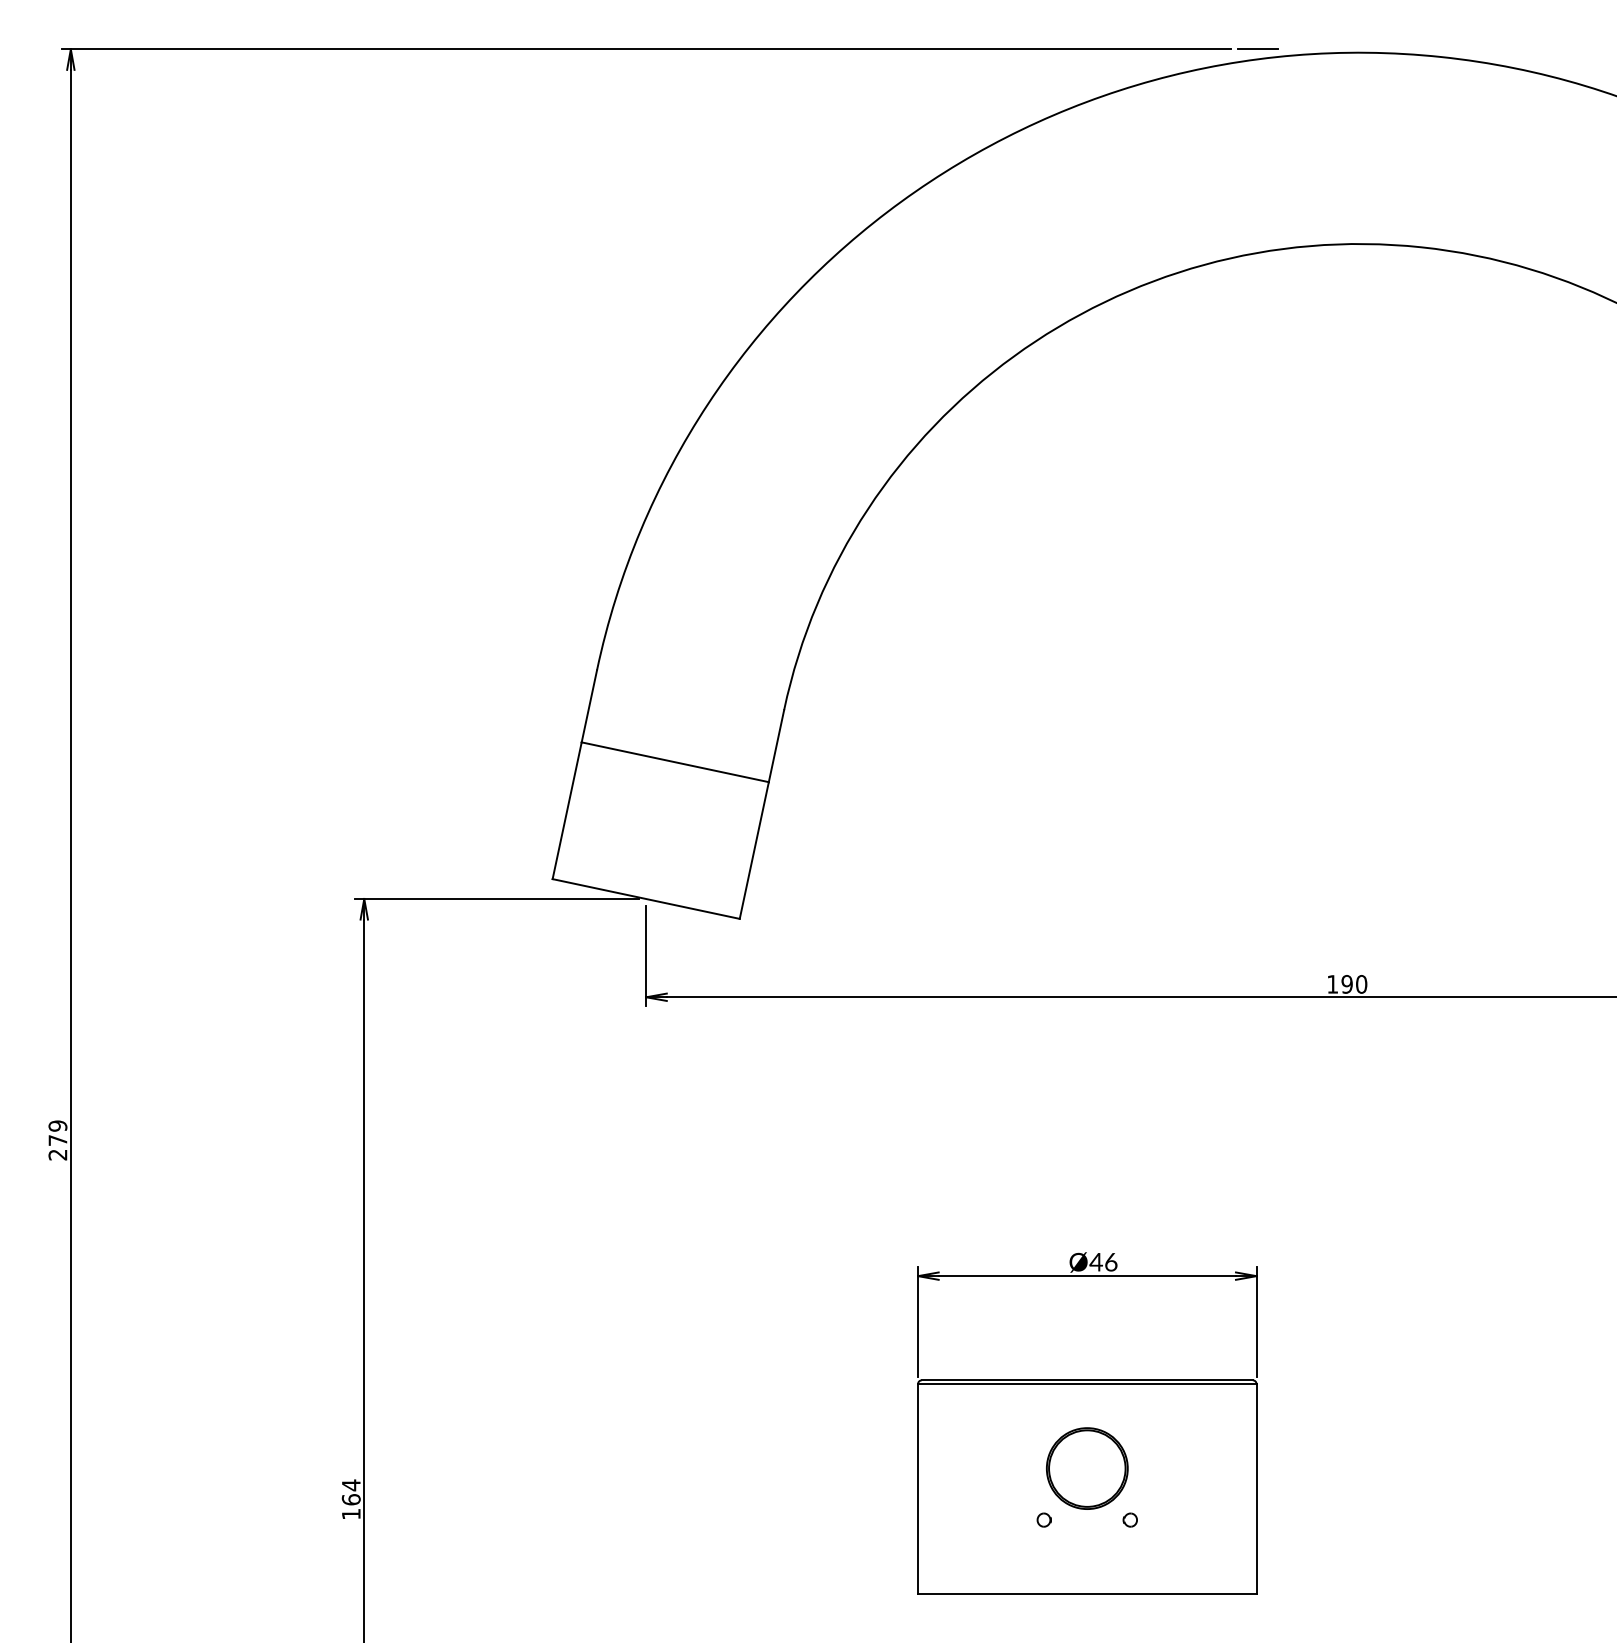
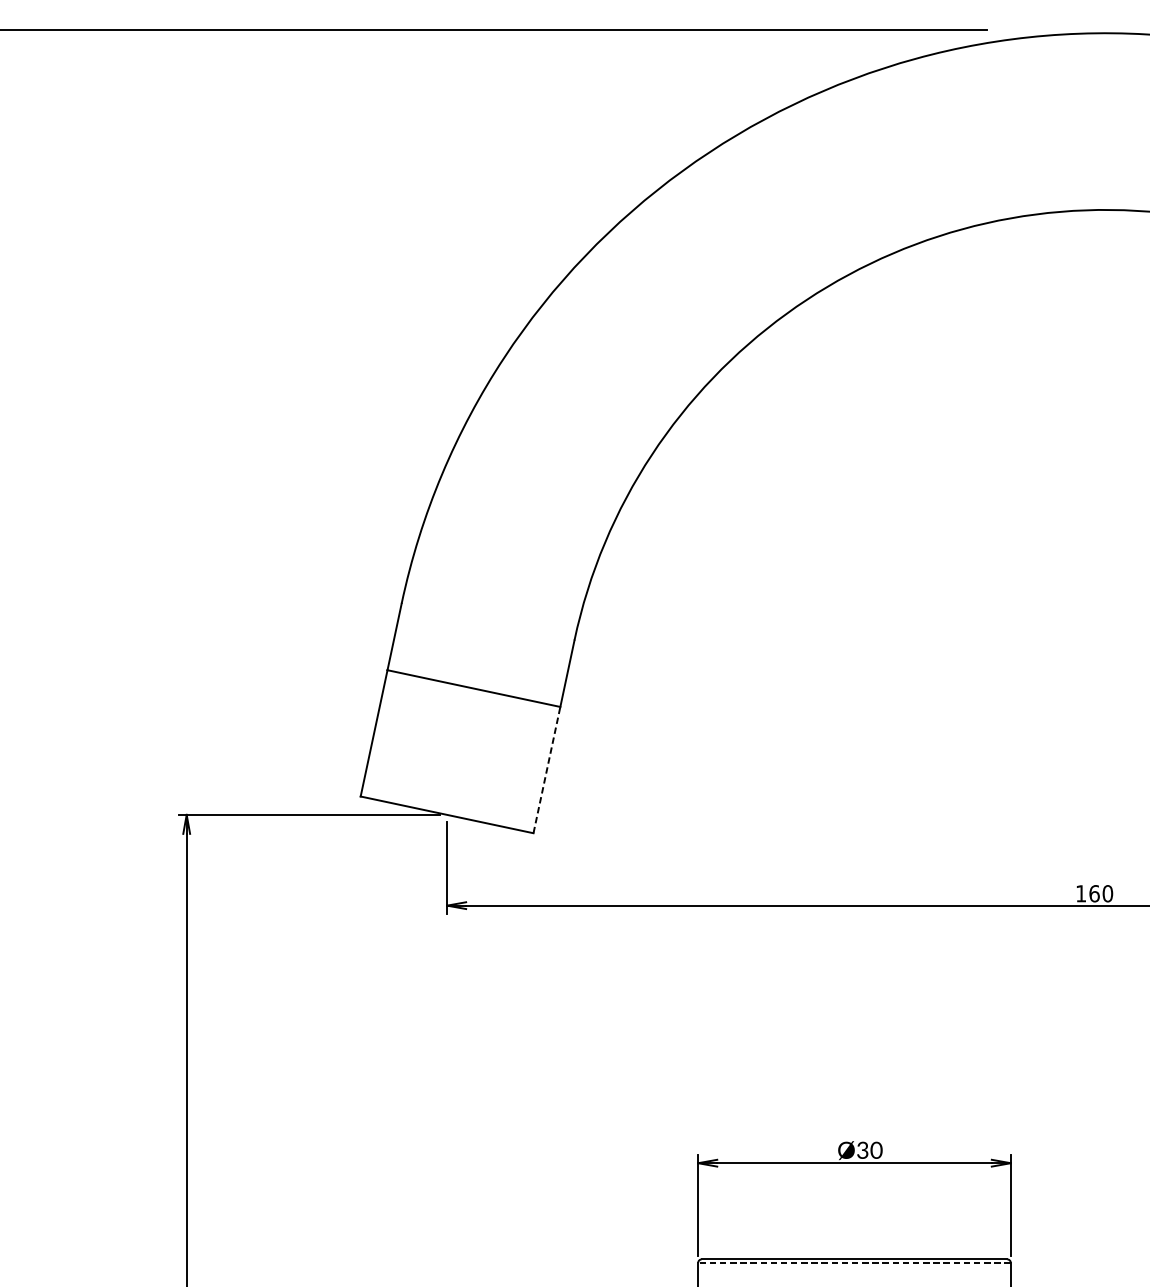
line: (1258, 49) -> (1012, 30), removed
line: (754, 850) -> (547, 770), solid -> dashed
text: (1346, 983) -> (1093, 892), 190 -> 160
text: (1103, 1261) -> (869, 1149), Ø46 -> Ø30
line: (1086, 1384) -> (853, 1263), solid -> dashed

